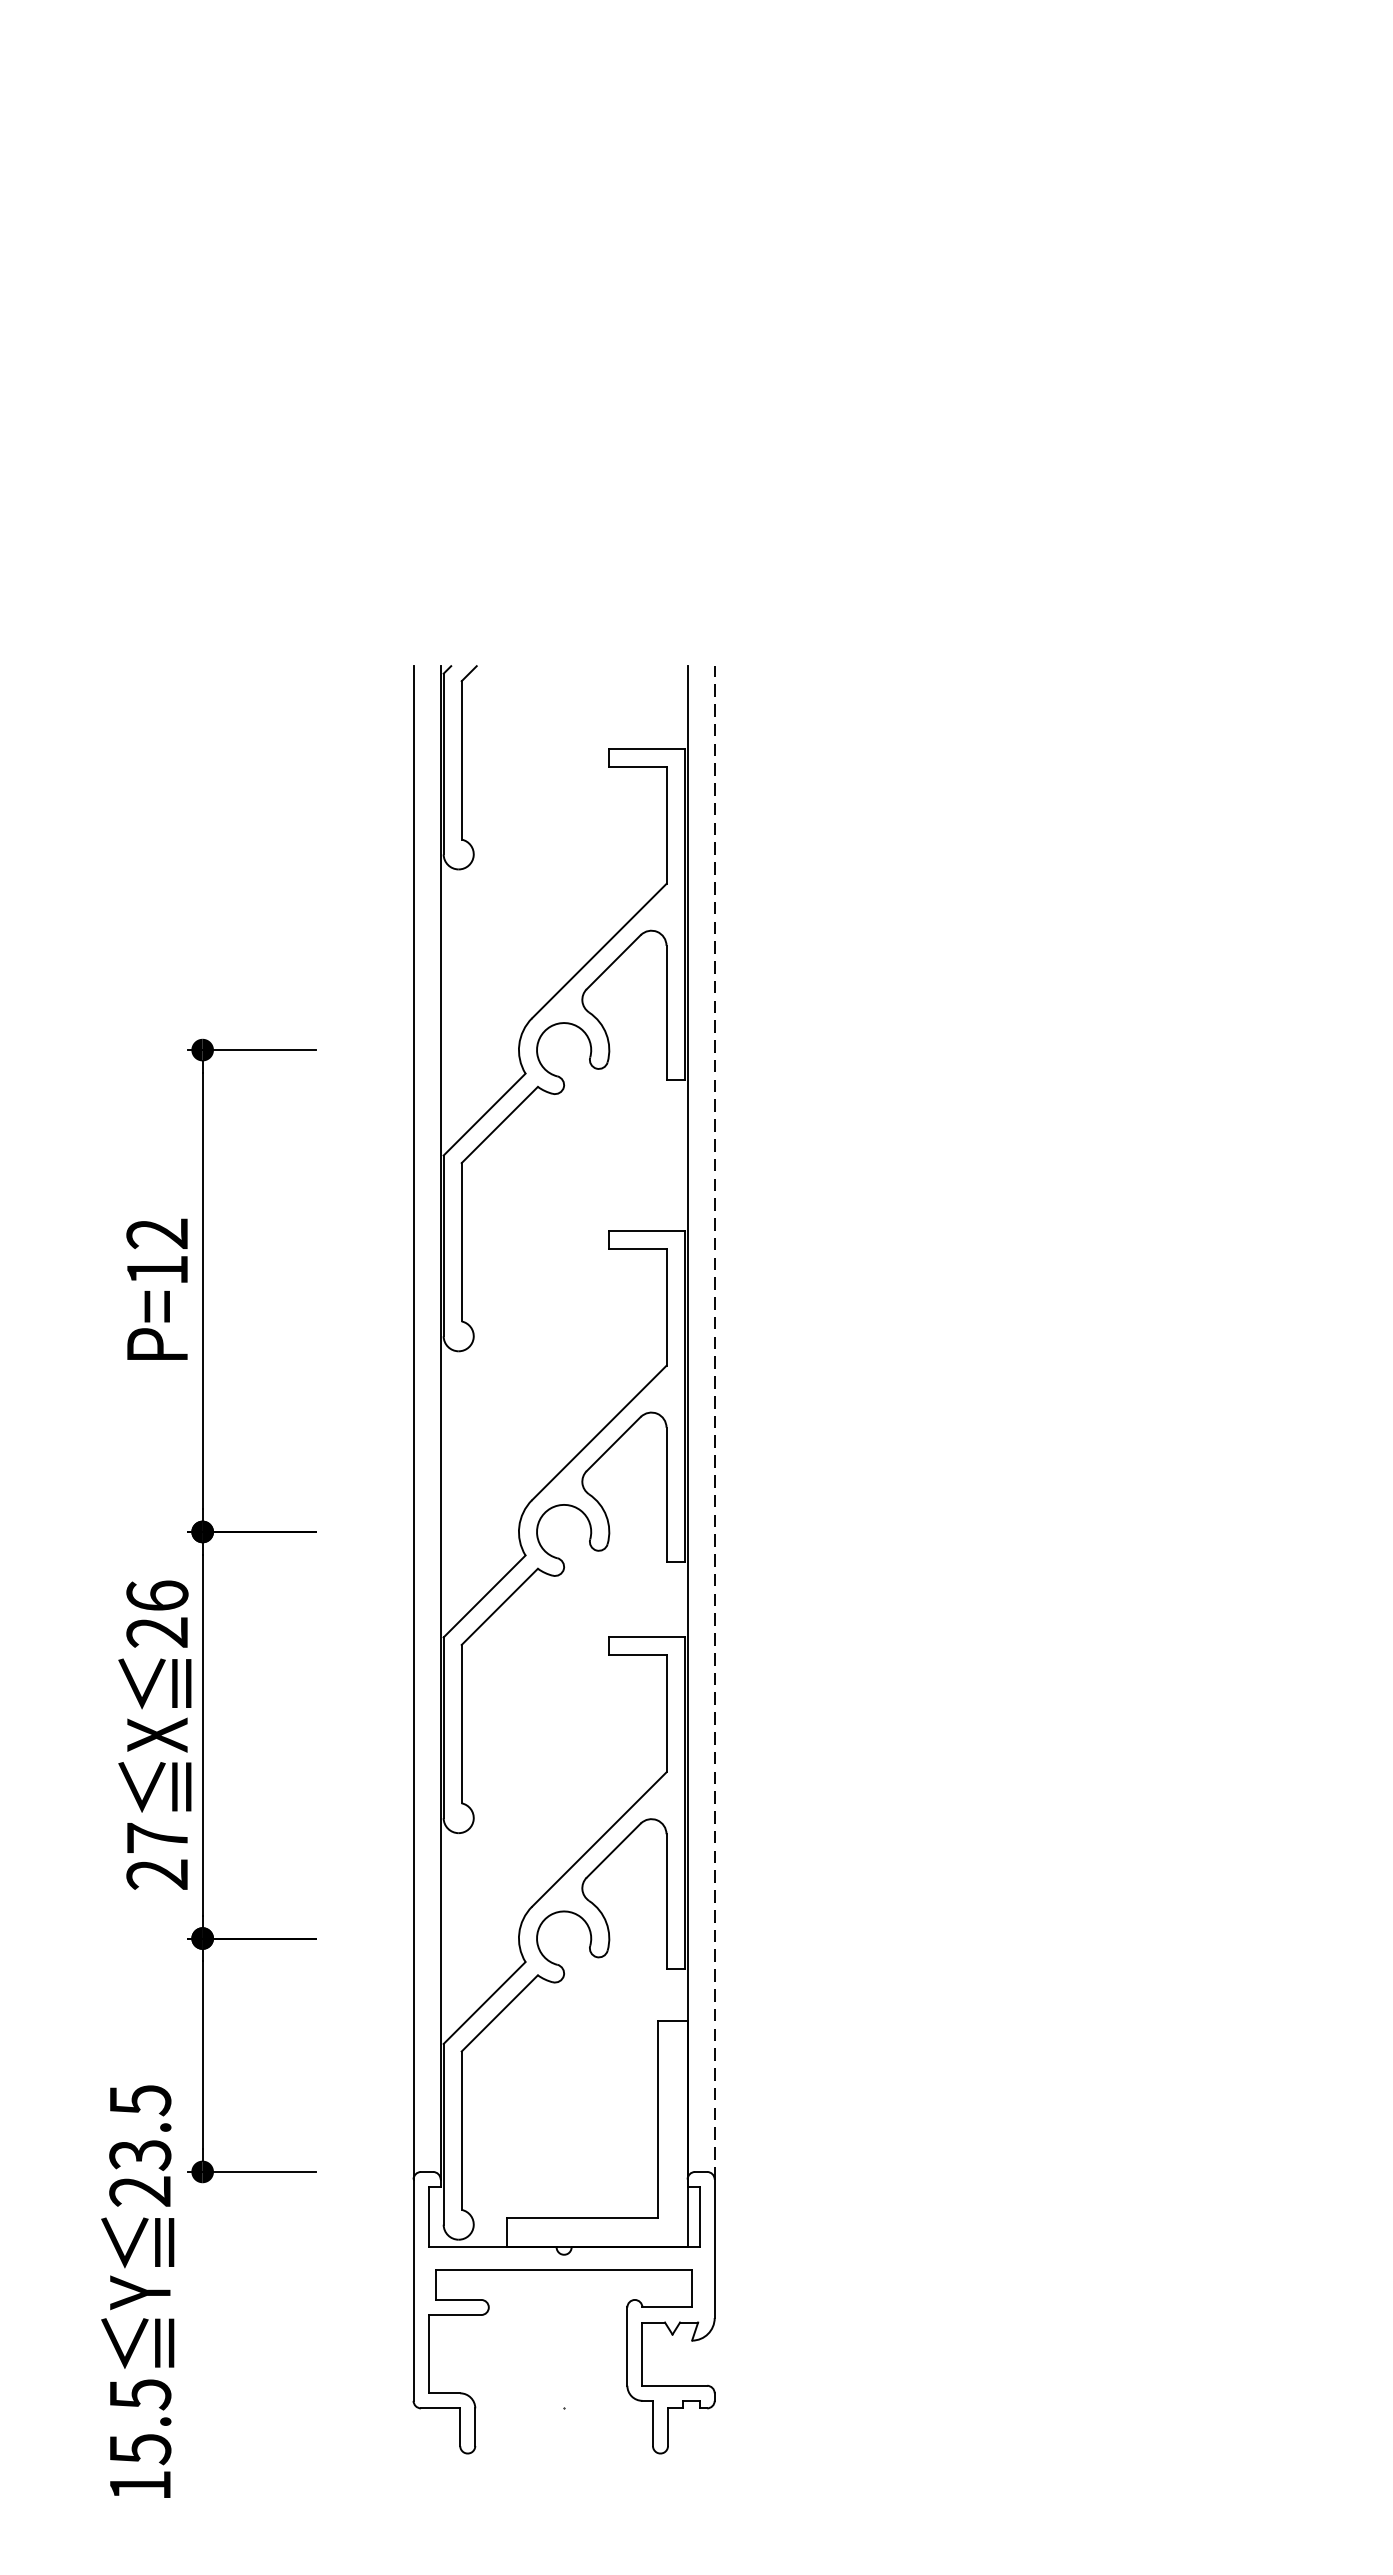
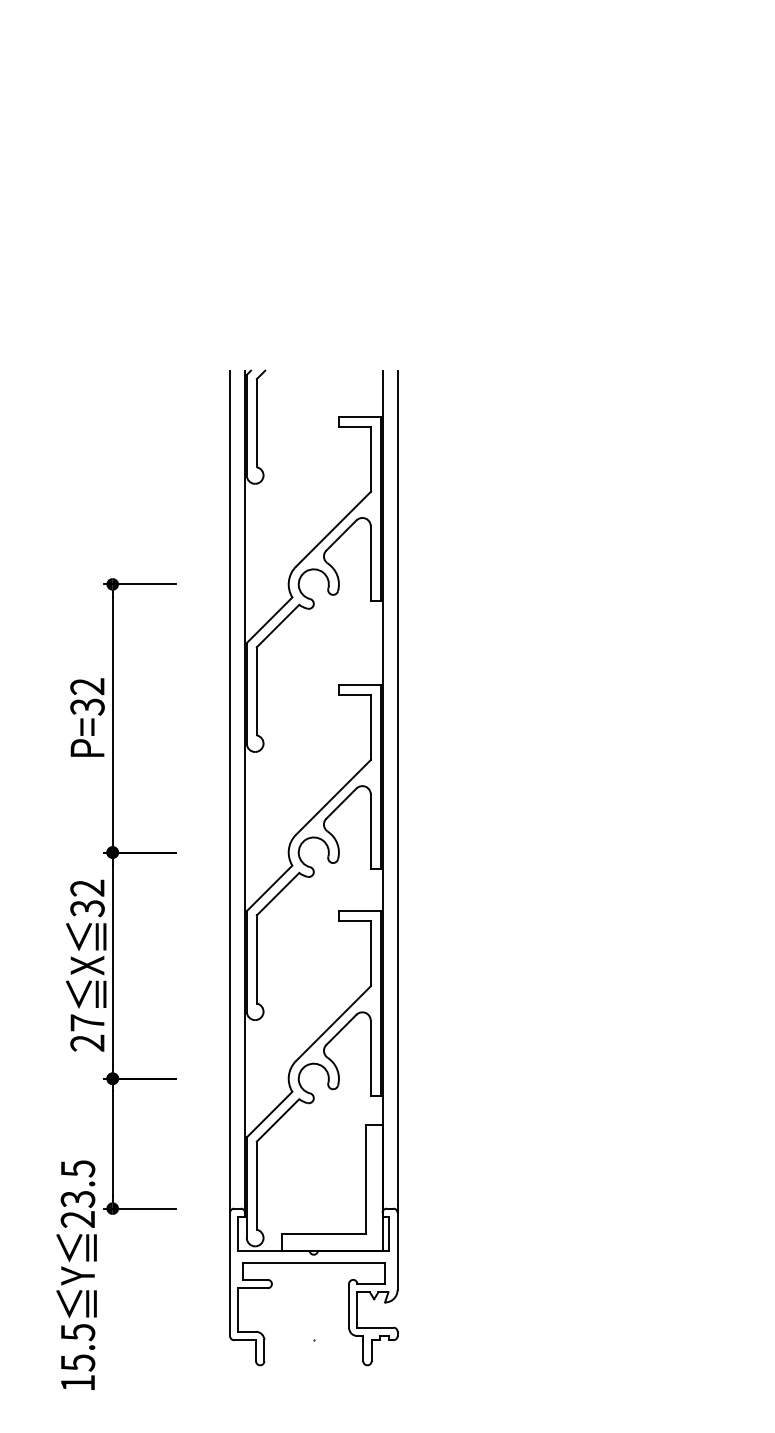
text: (157, 1269) -> (87, 706), P=12 -> P=32
line: (714, 1422) -> (397, 791), dashed -> solid
text: (157, 1614) -> (87, 898), 26 -> 32

